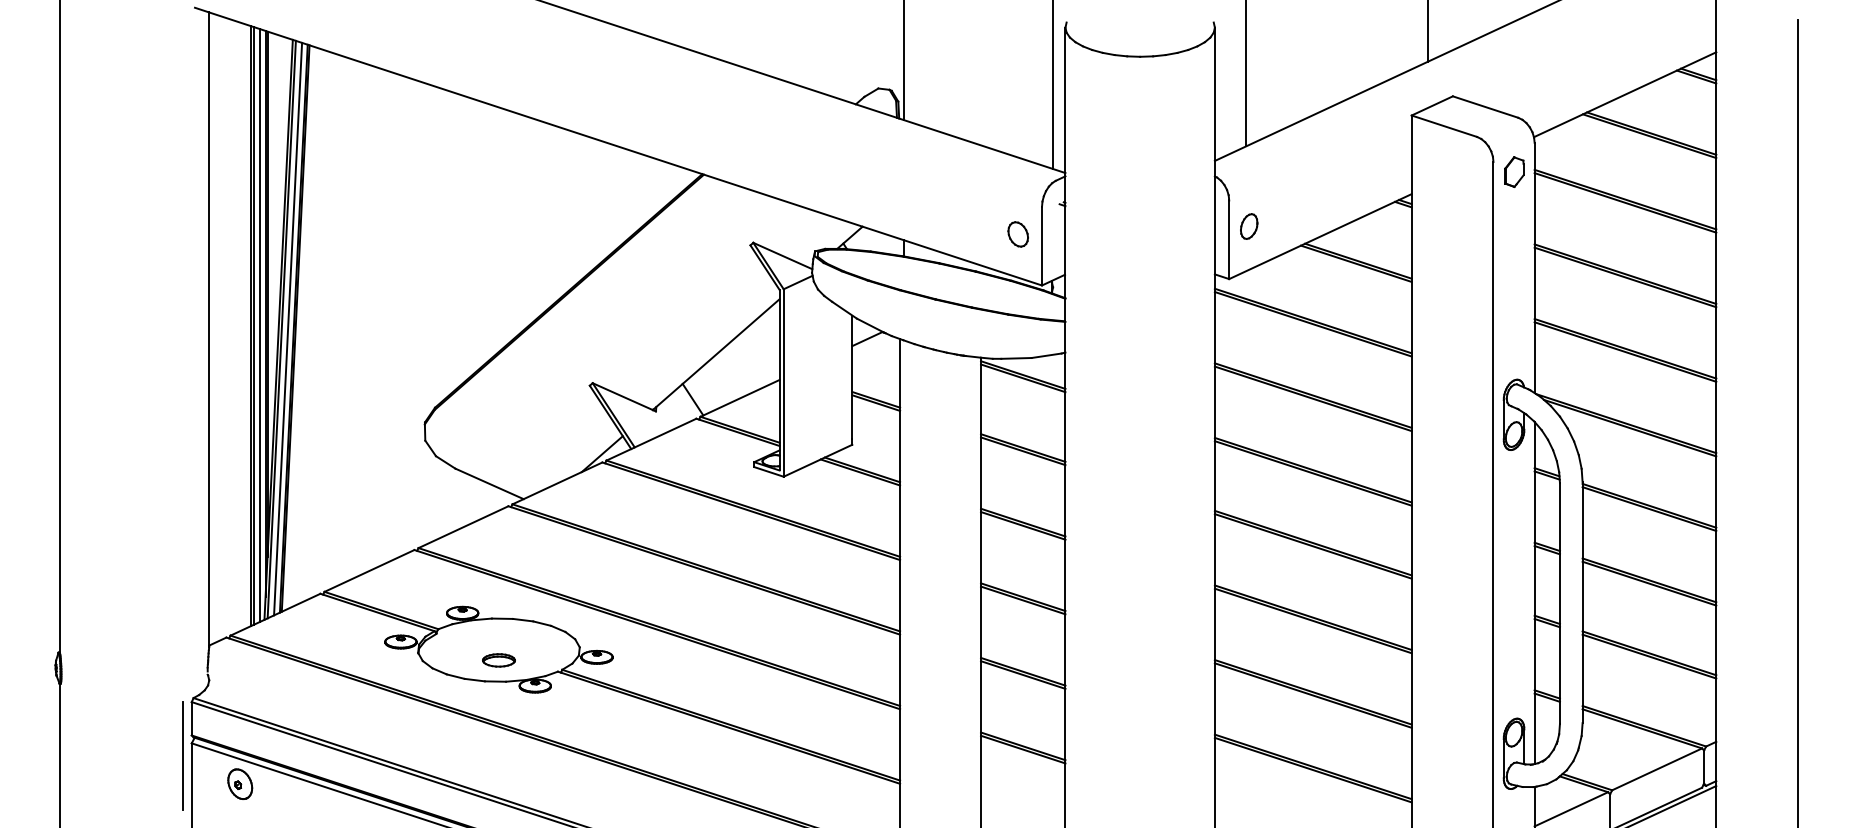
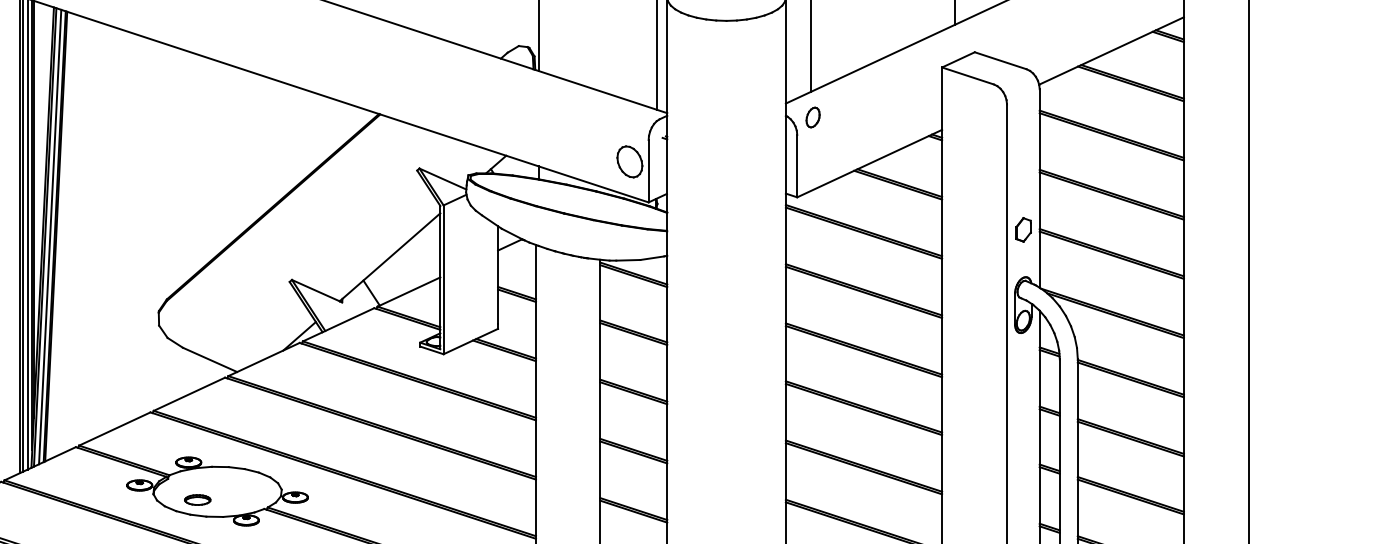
part: (1514, 171) -> (1023, 229), moved
part: (1249, 226) -> (813, 117), moved
part: (1017, 234) -> (629, 161), size x1.6
part: (498, 660) -> (197, 500), moved

